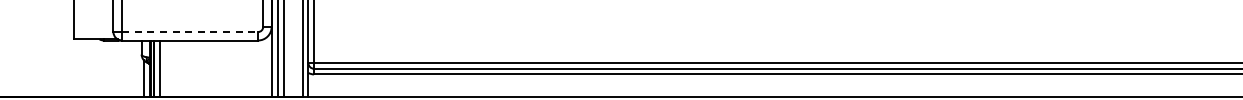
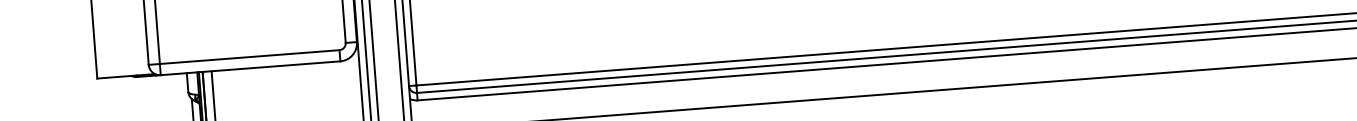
line: (190, 32) -> (250, 57), dashed -> solid

